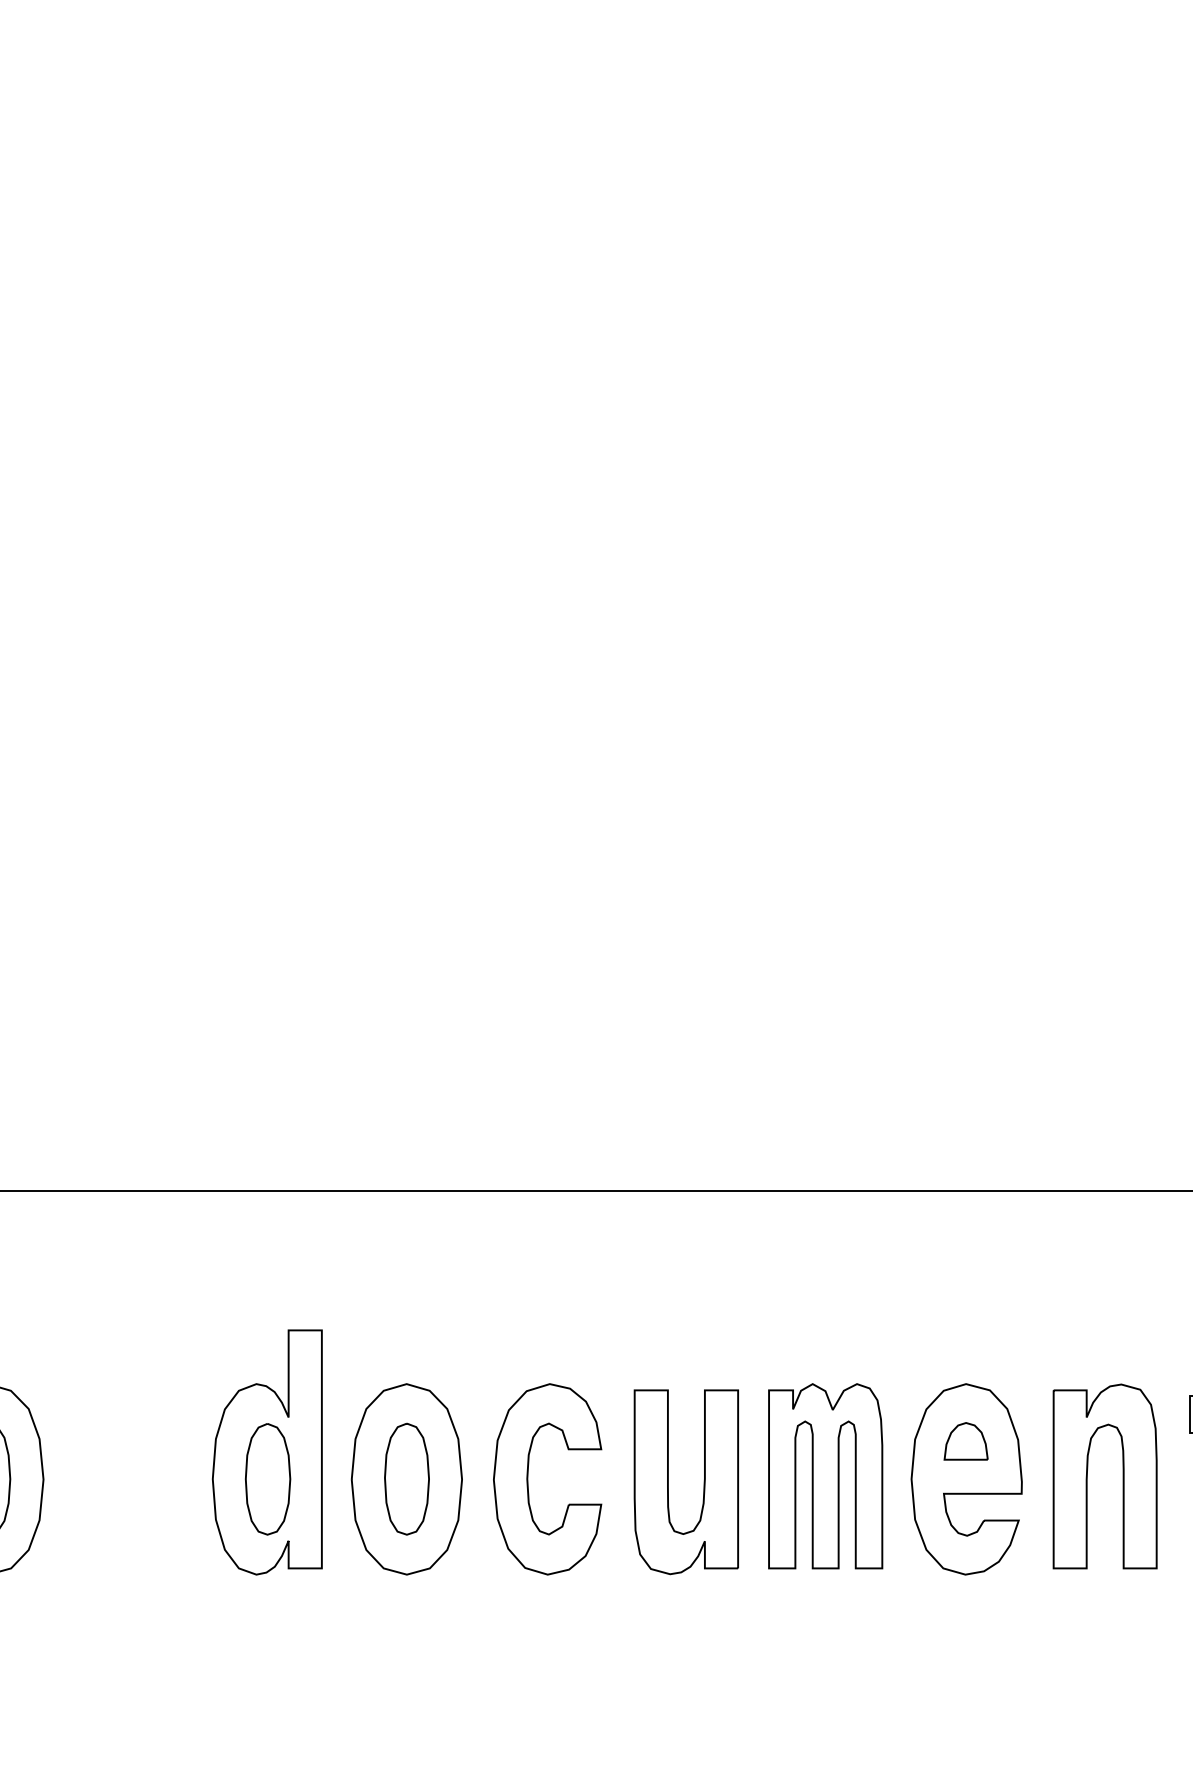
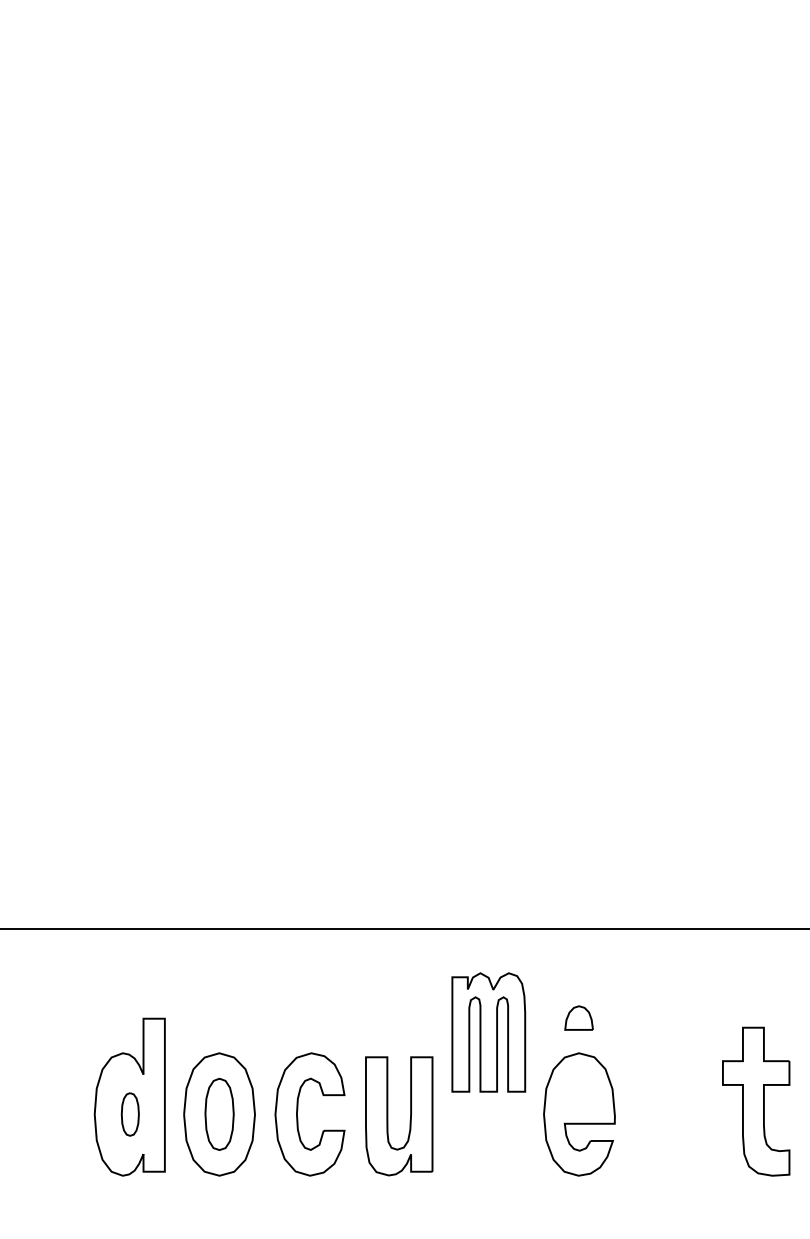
part: (965, 1440) -> (578, 1017), moved
part: (825, 1476) -> (488, 1032), moved
part: (1088, 1476) -> (657, 1112), removed
part: (268, 1479) -> (130, 1114), size x0.6

